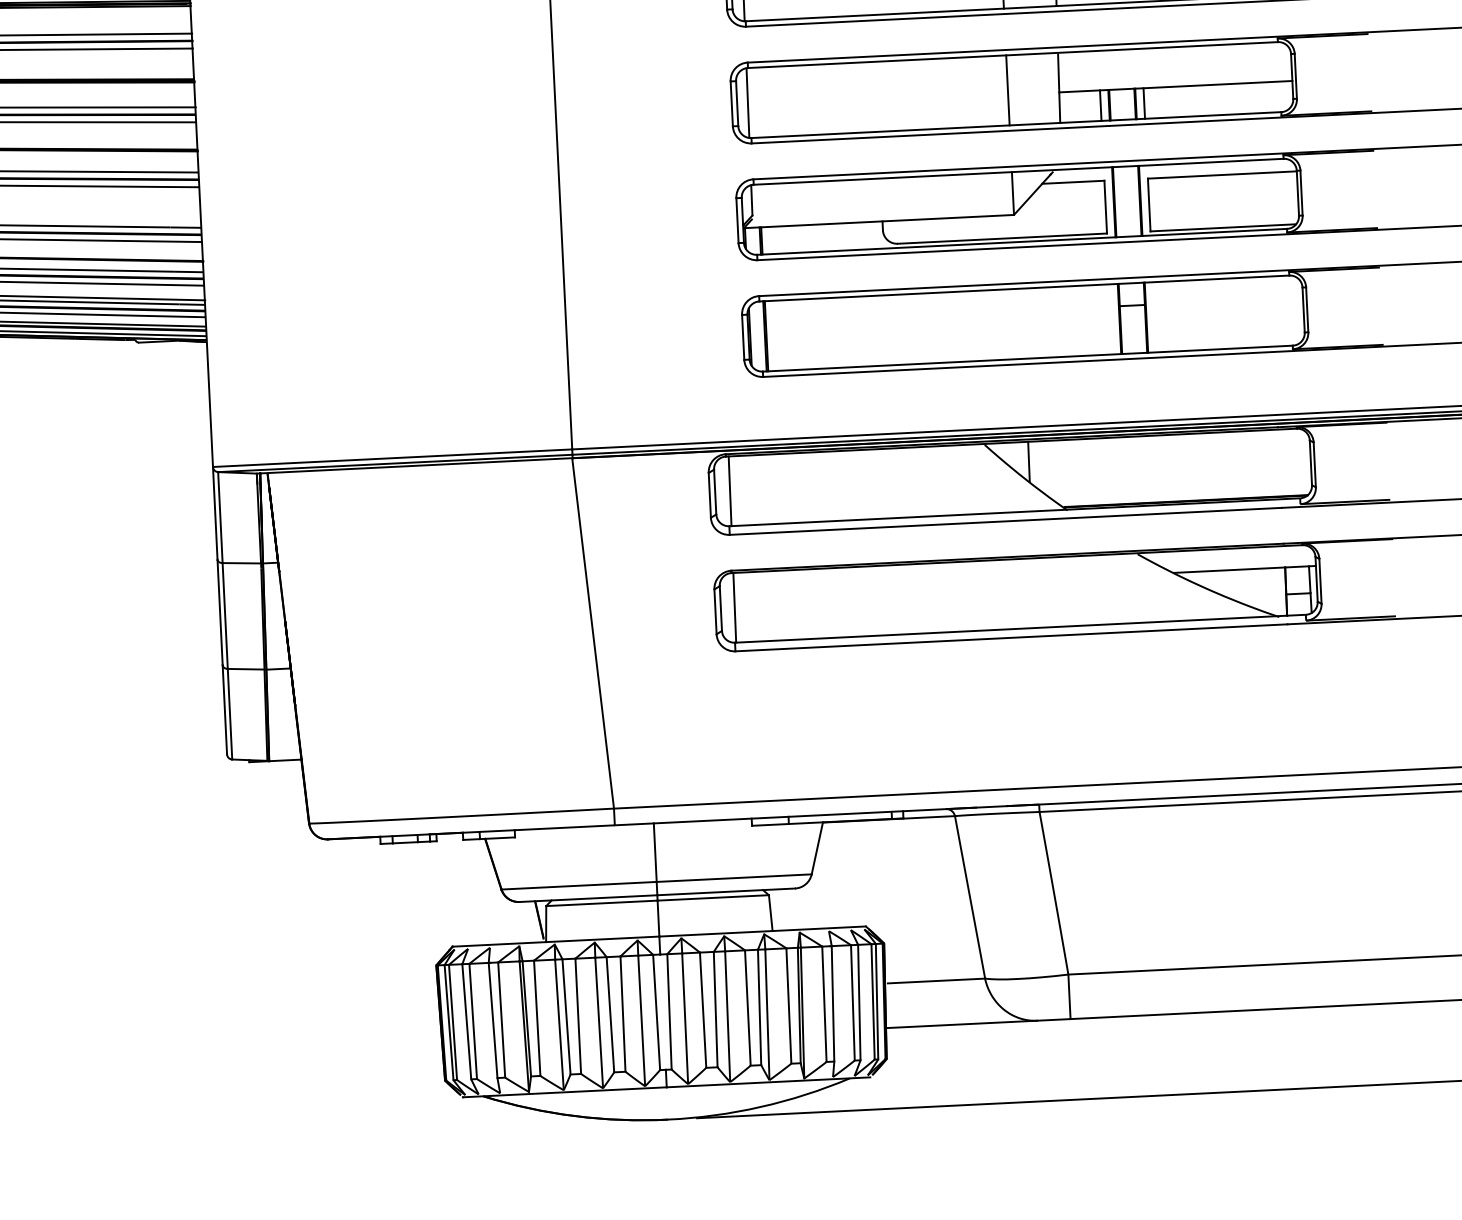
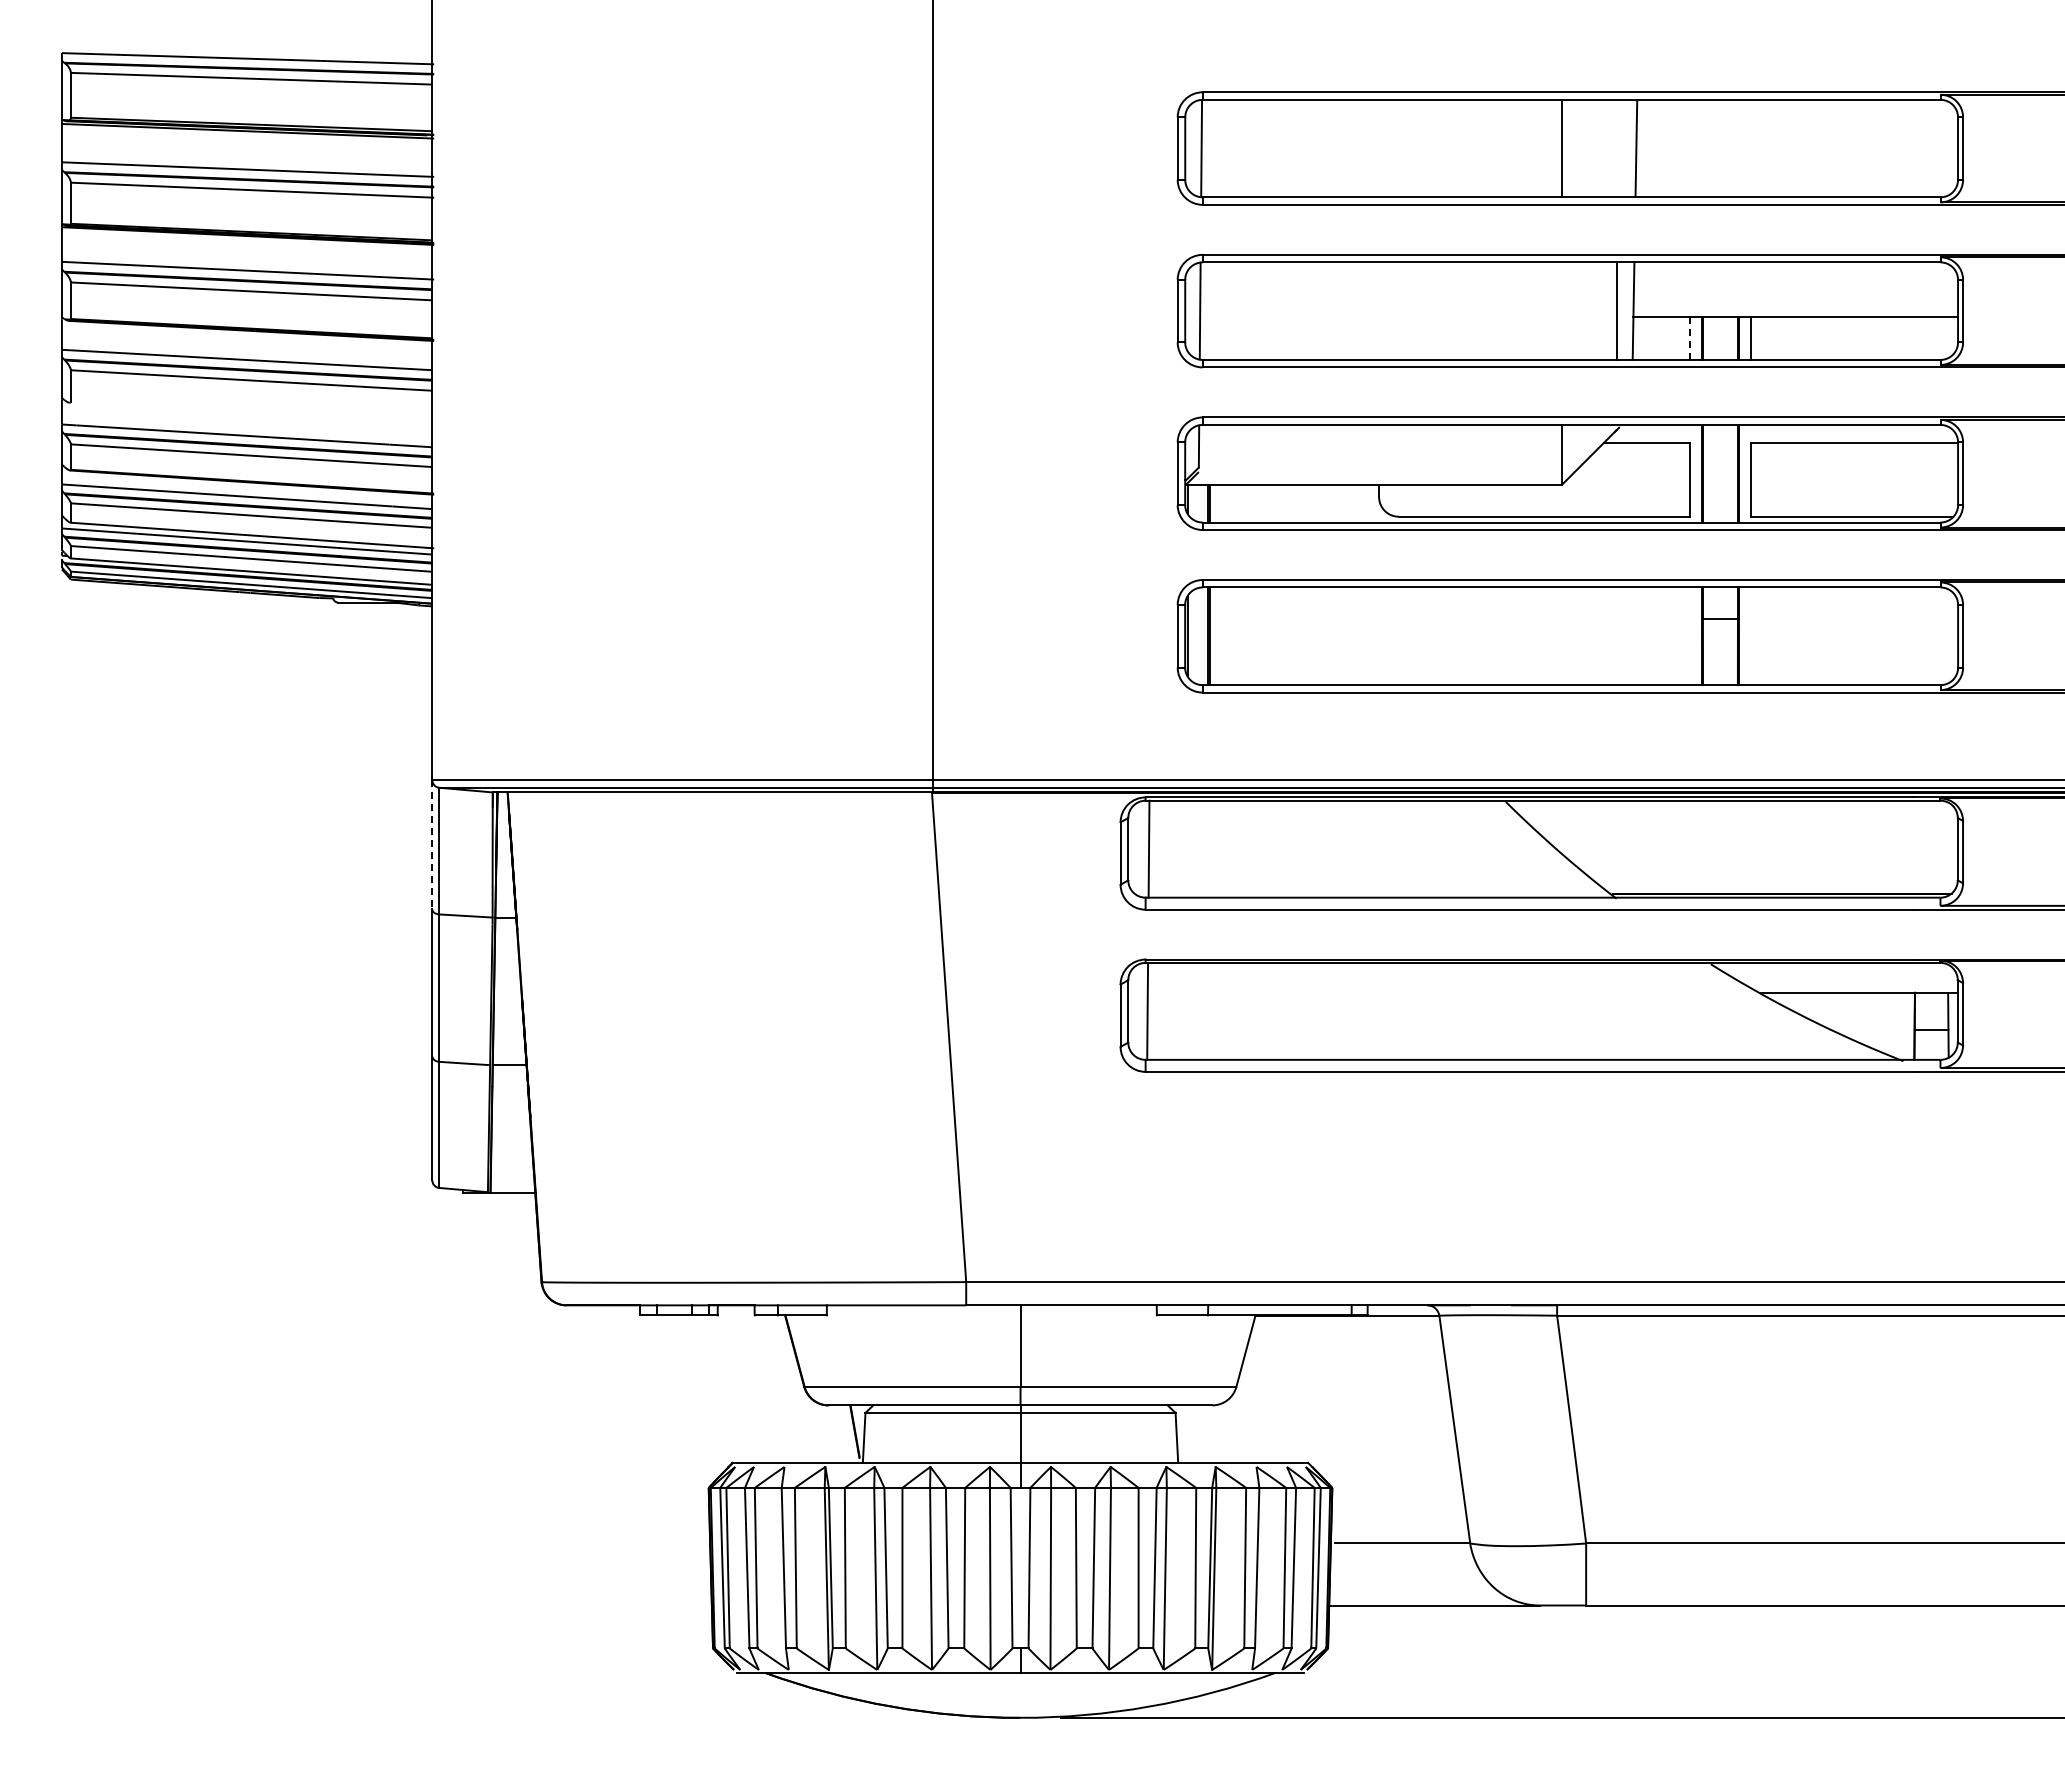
line: (1008, 89) -> (1617, 310), moved
line: (1101, 105) -> (1690, 338), solid -> dashed
line: (1029, 461) -> (1566, 827), removed
line: (215, 513) -> (432, 844), solid -> dashed

